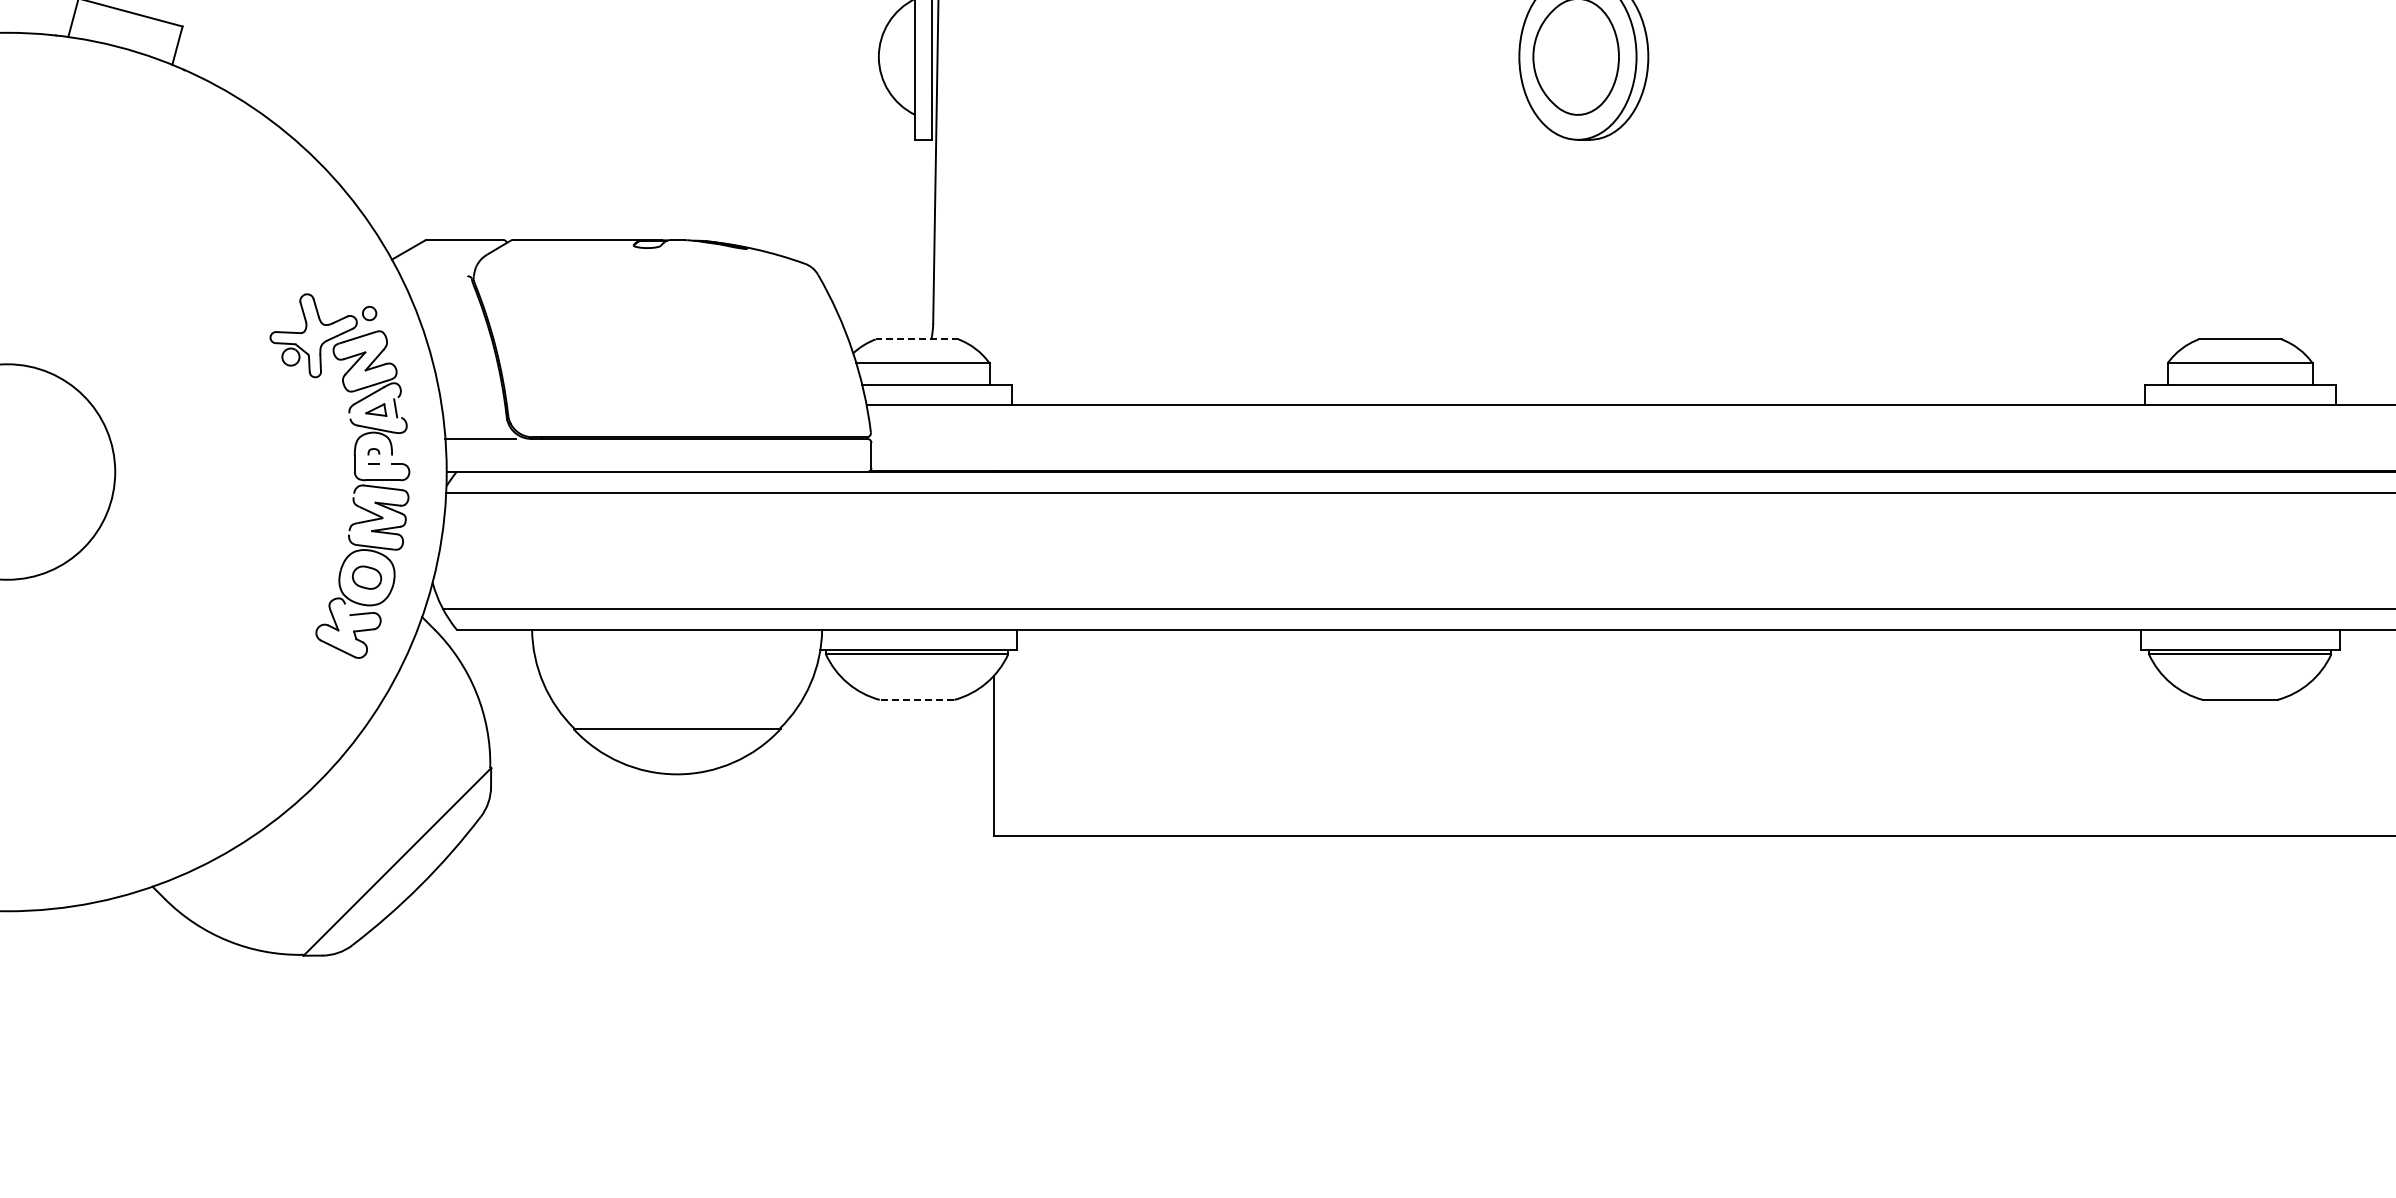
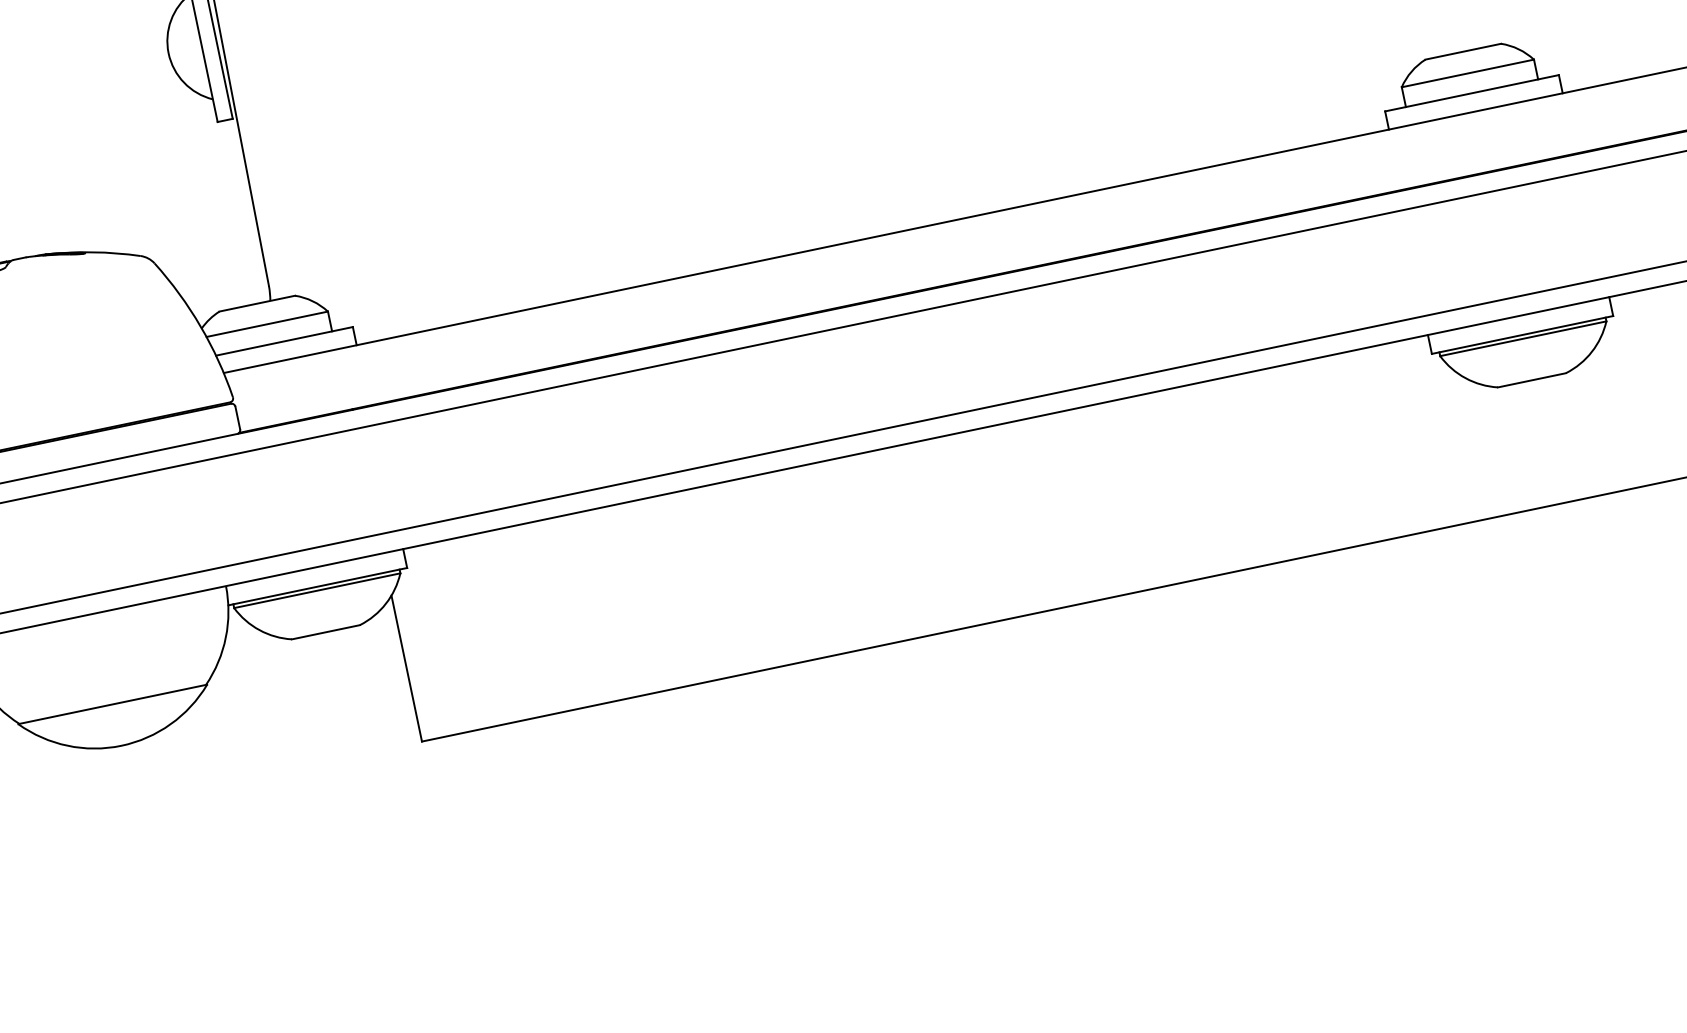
line: (916, 339) -> (256, 303), dashed -> solid
line: (916, 699) -> (325, 631), dashed -> solid

